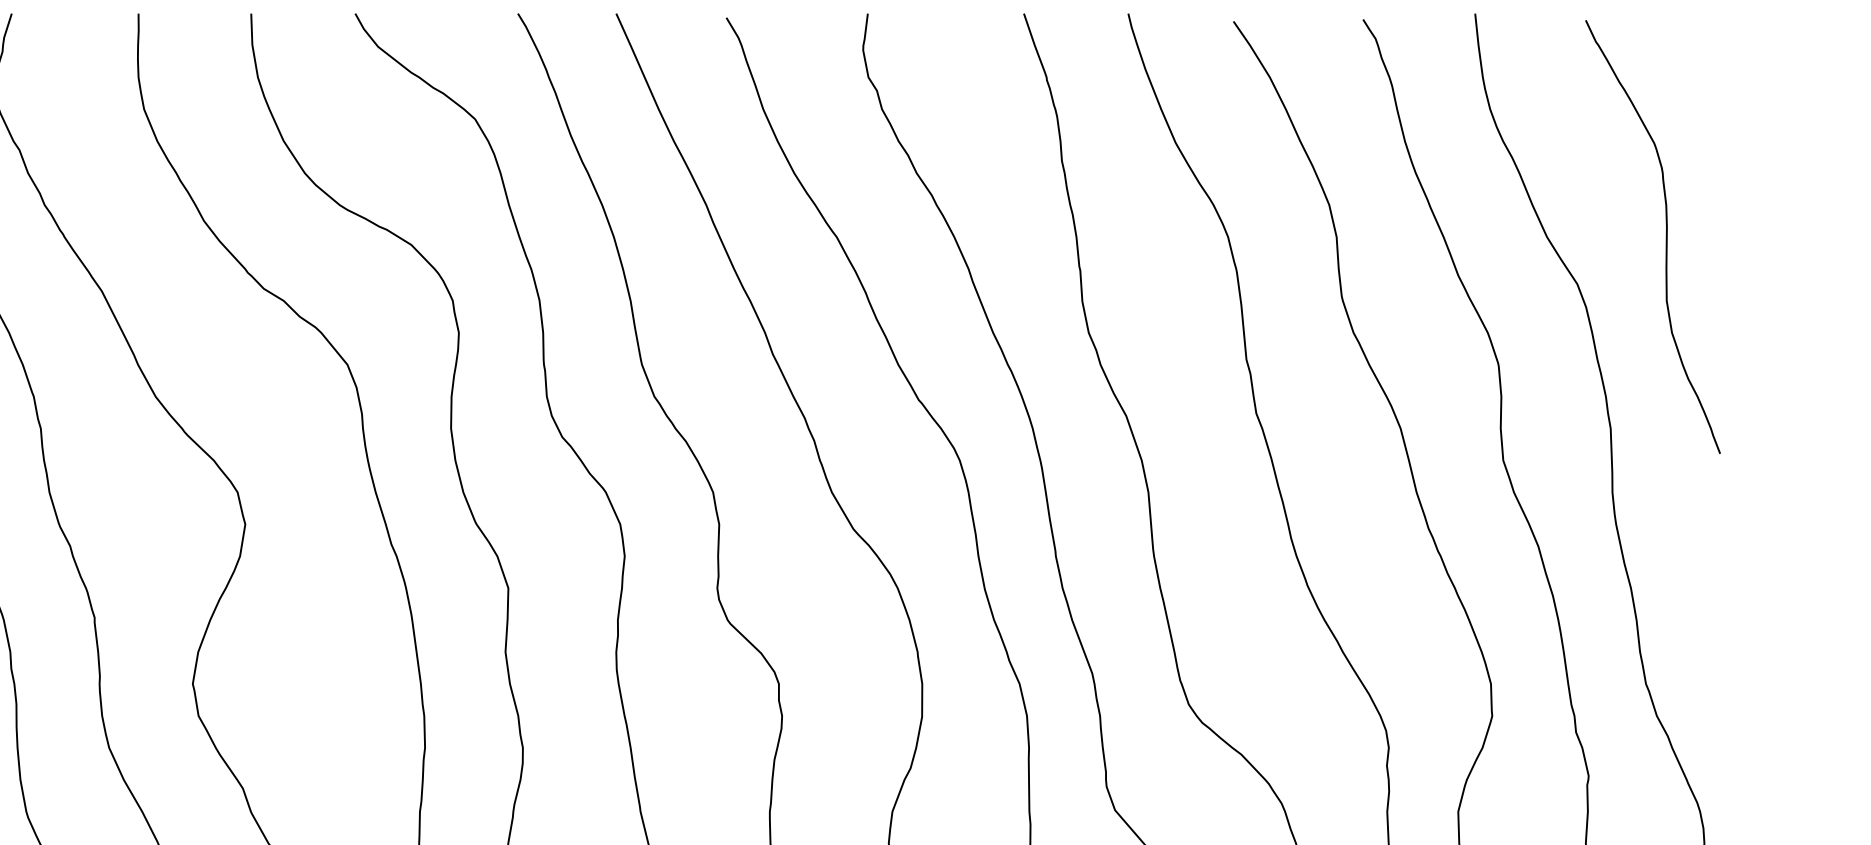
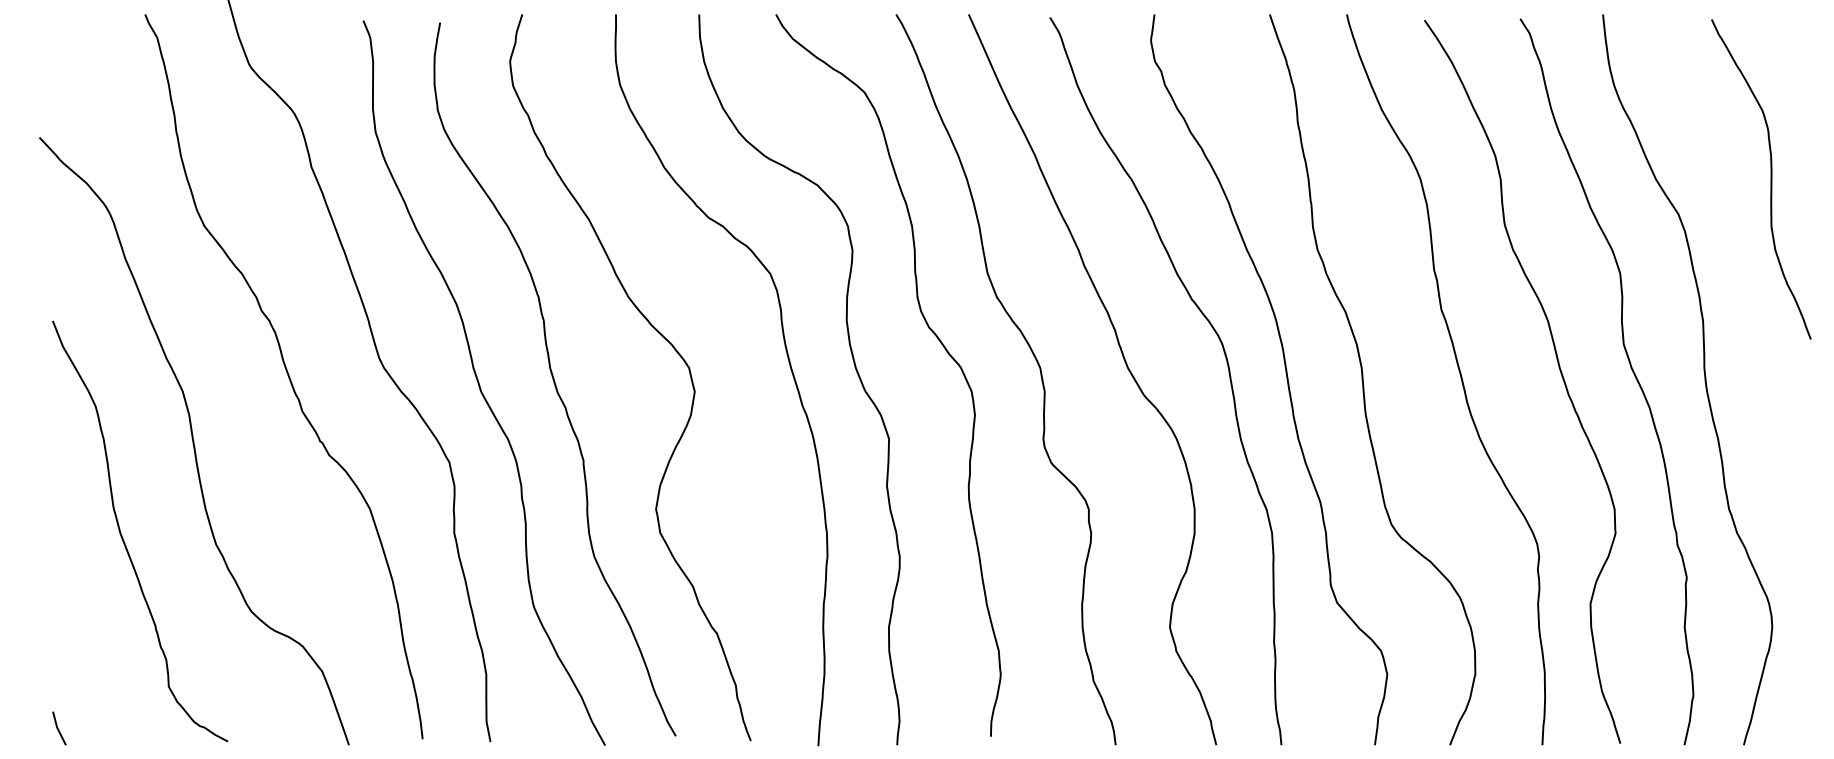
curve: (1665, 237) -> (1770, 179), moved

